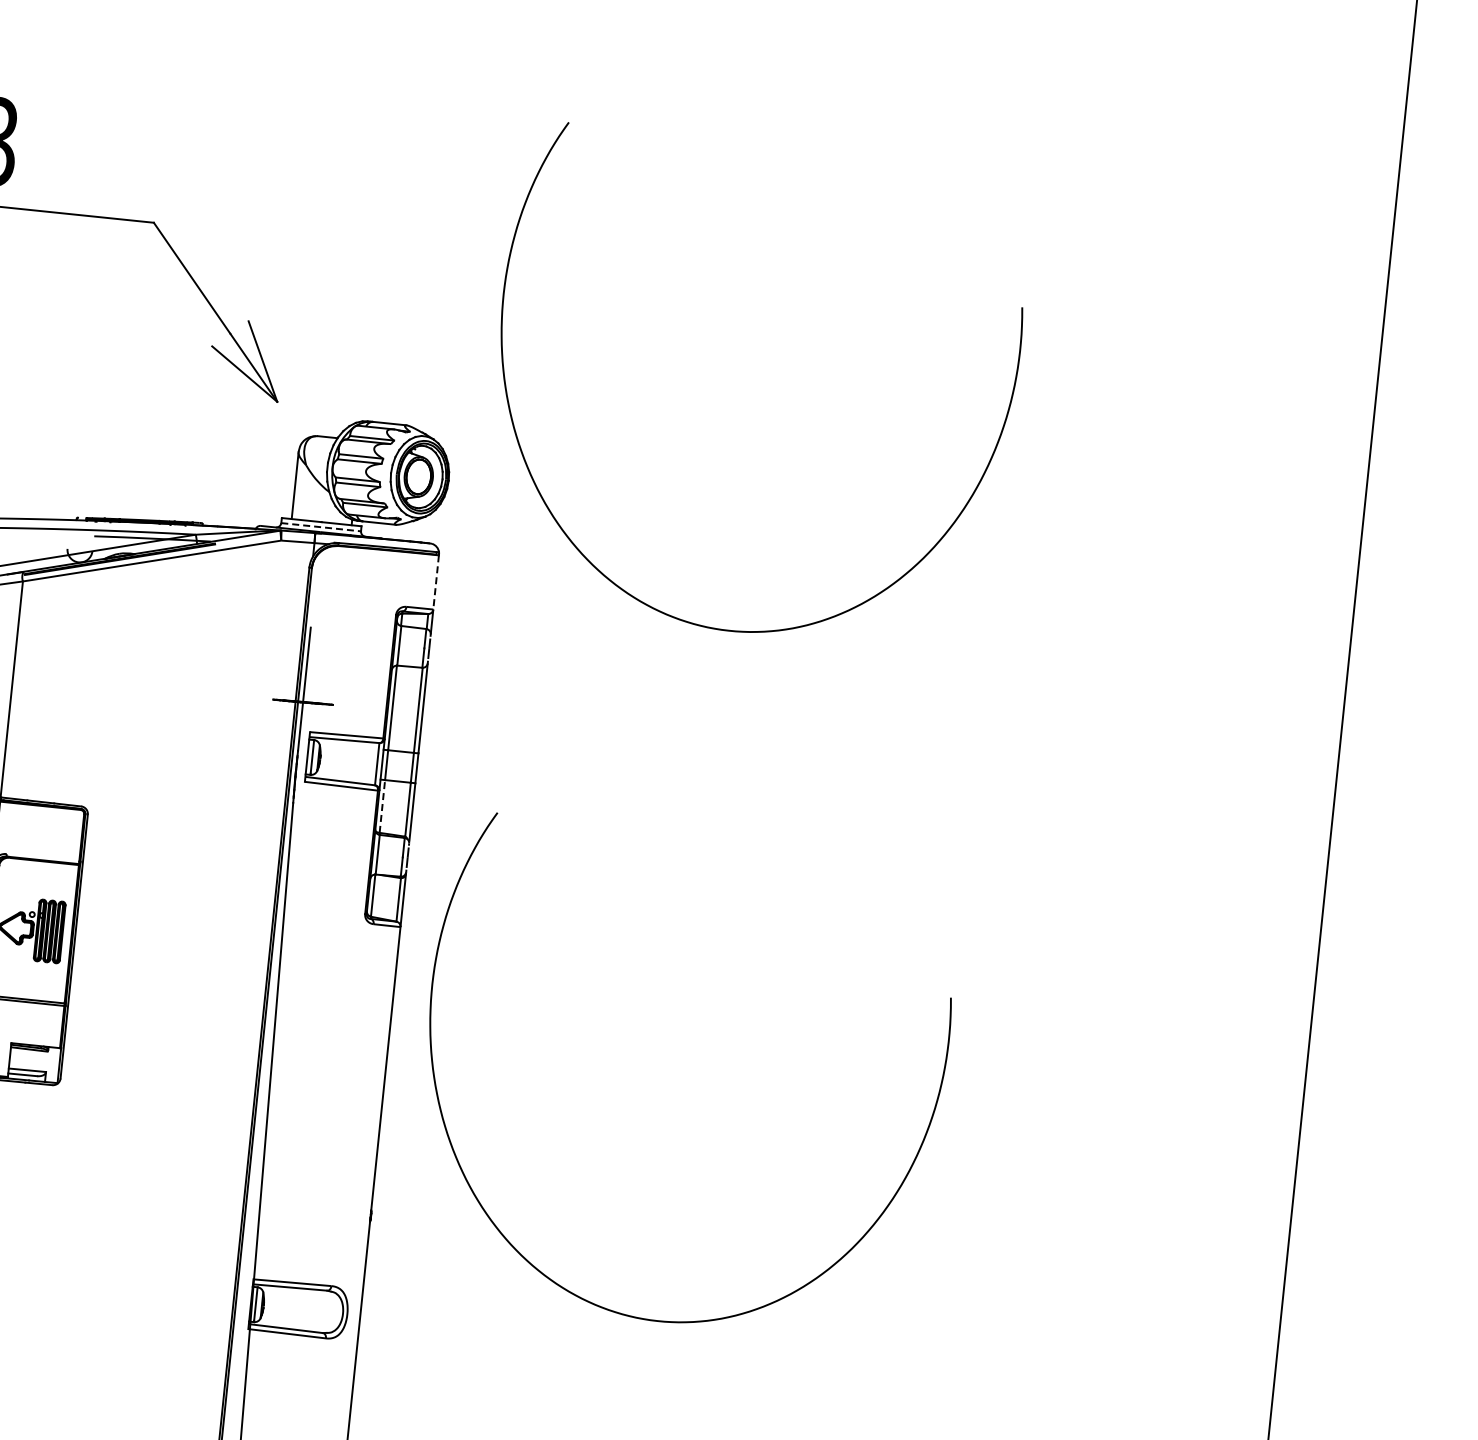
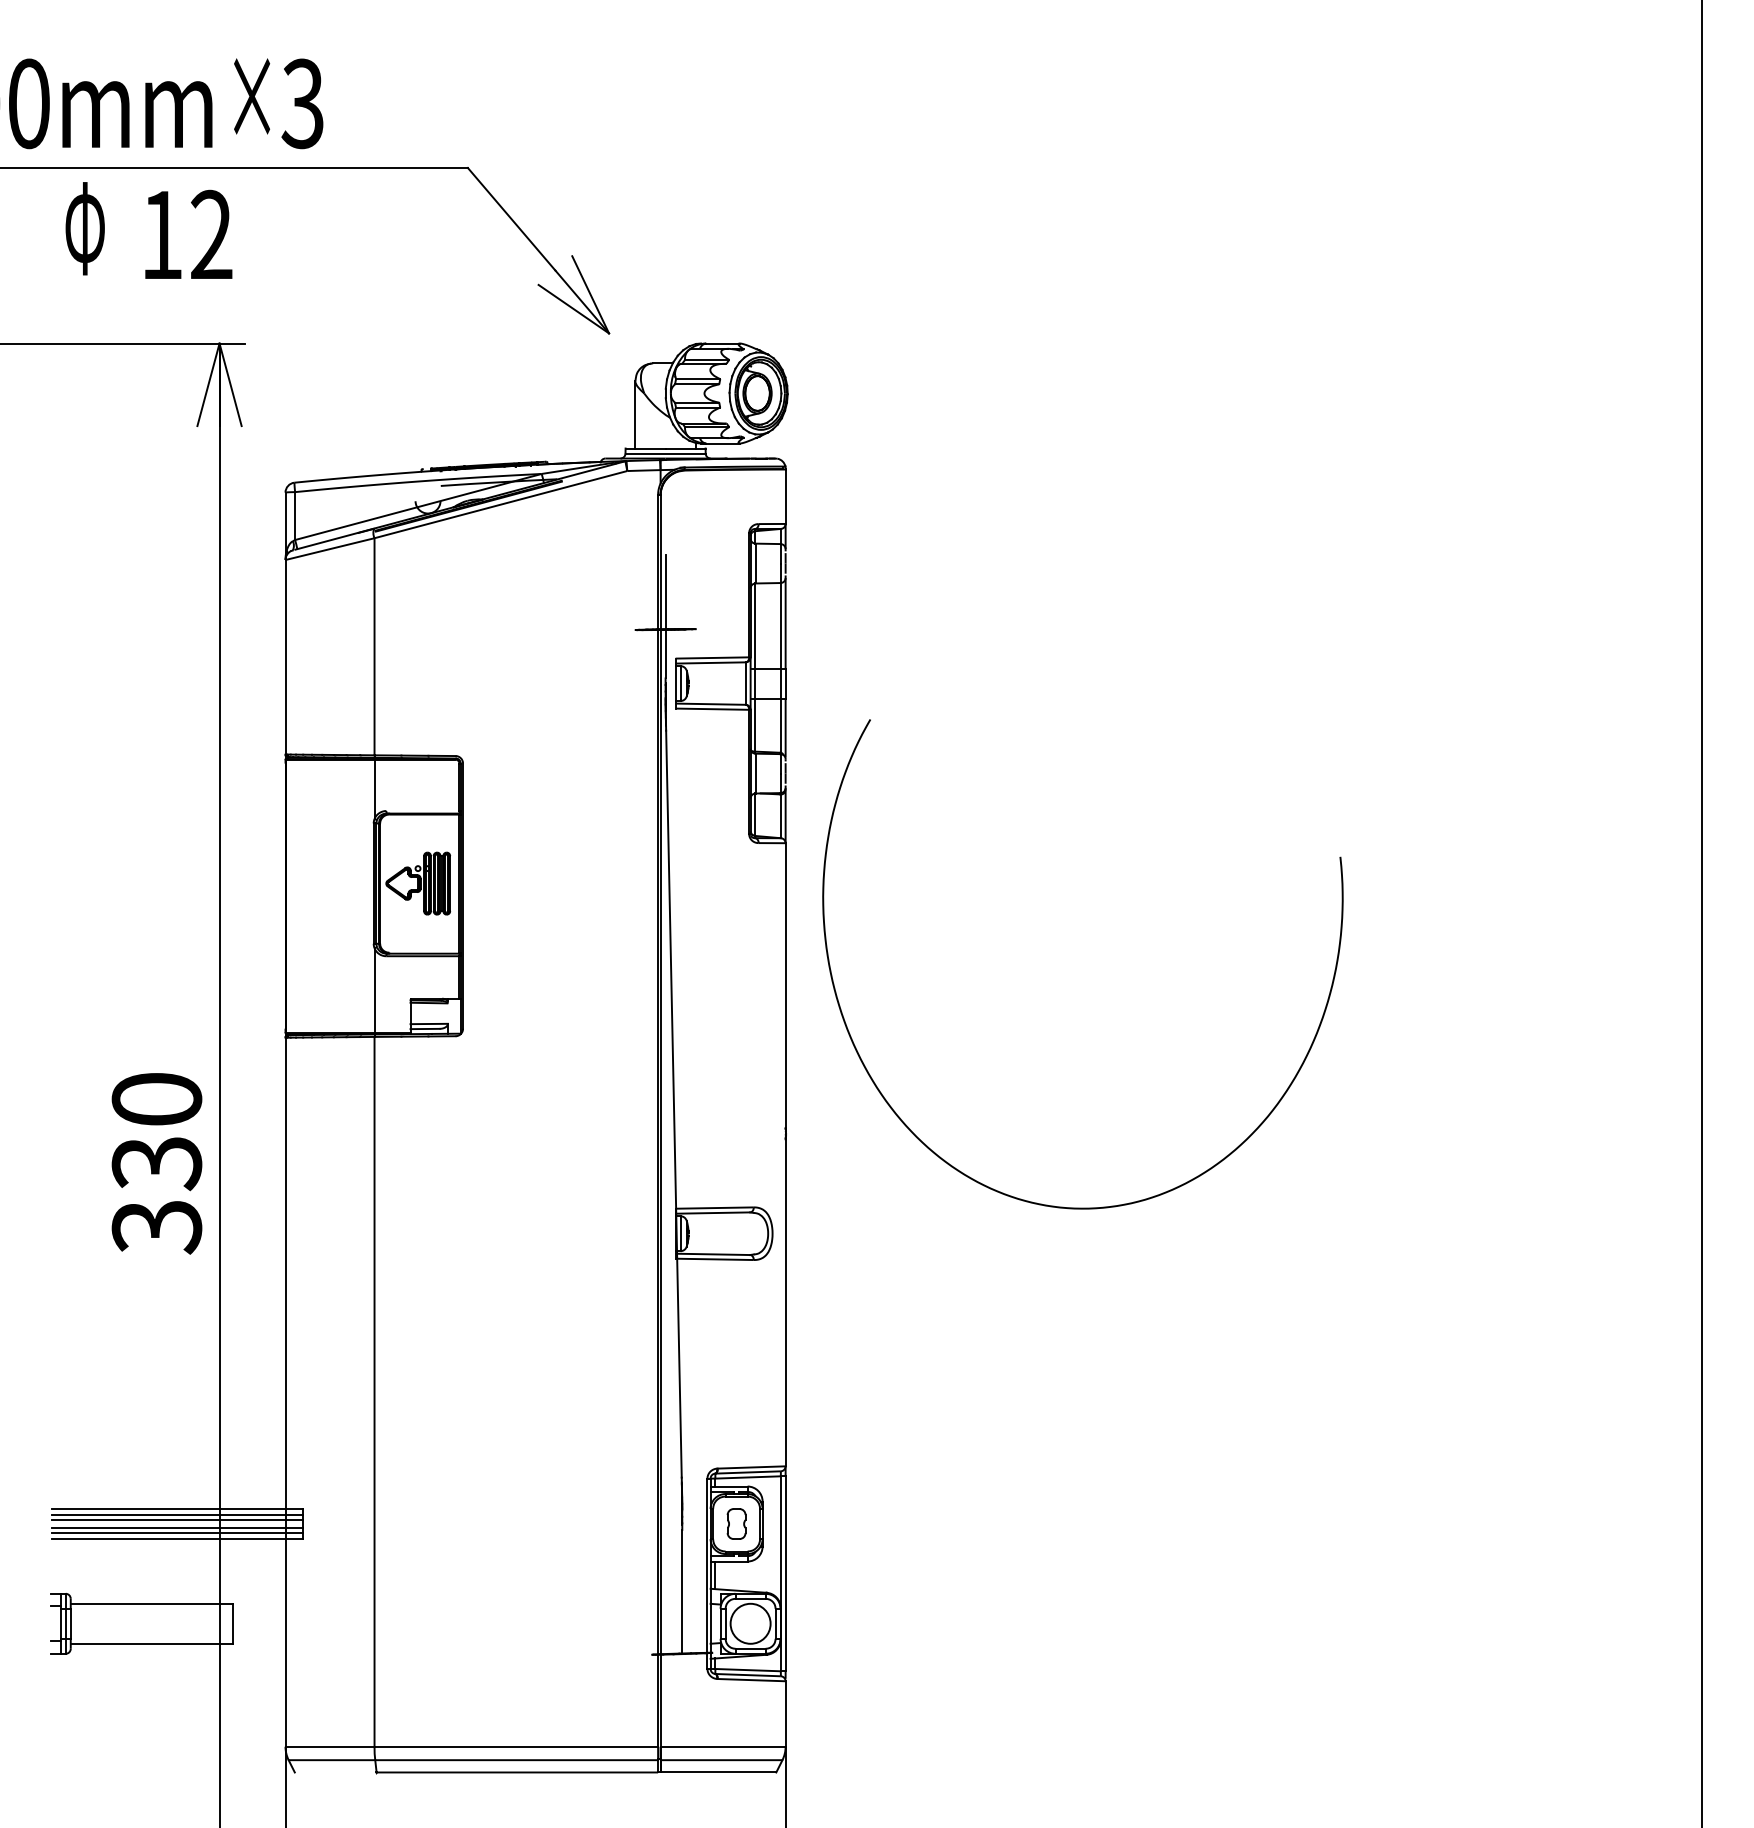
line: (322, 527) -> (666, 453), dashed -> solid
part: (564, 531) -> (908, 432), removed
line: (435, 583) -> (785, 497), dashed -> solid
line: (382, 806) -> (755, 725), dashed -> solid

